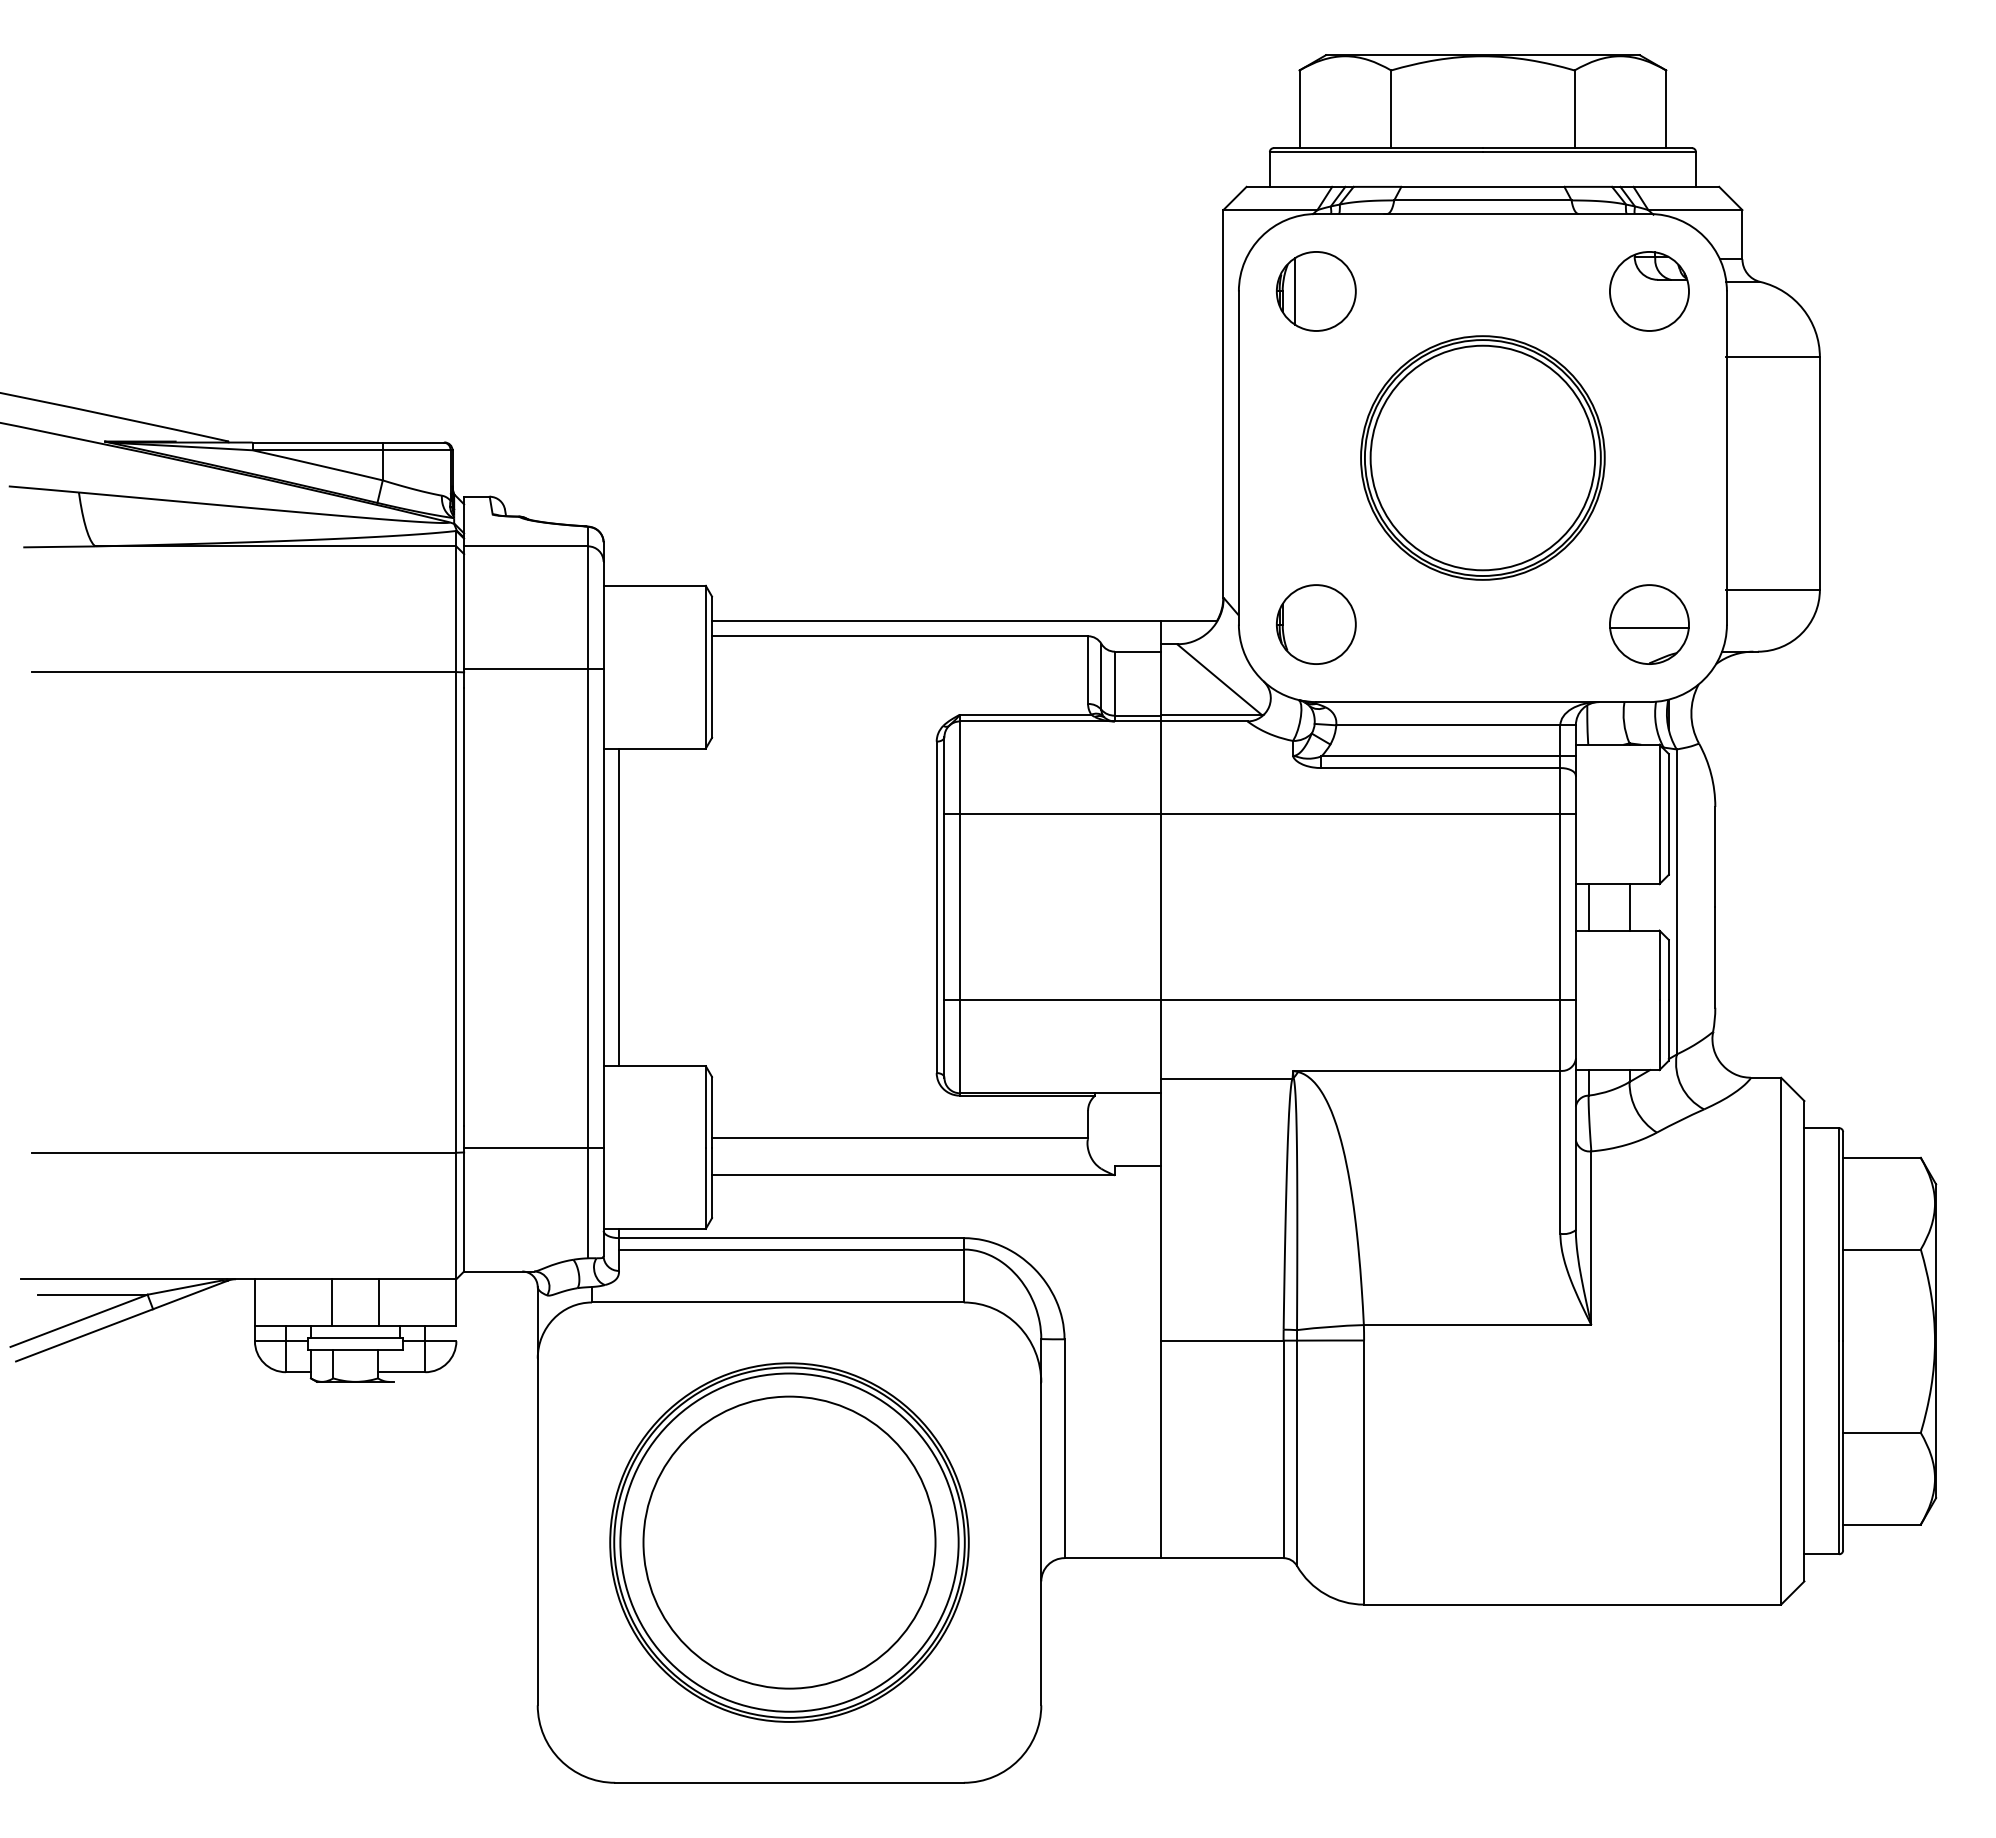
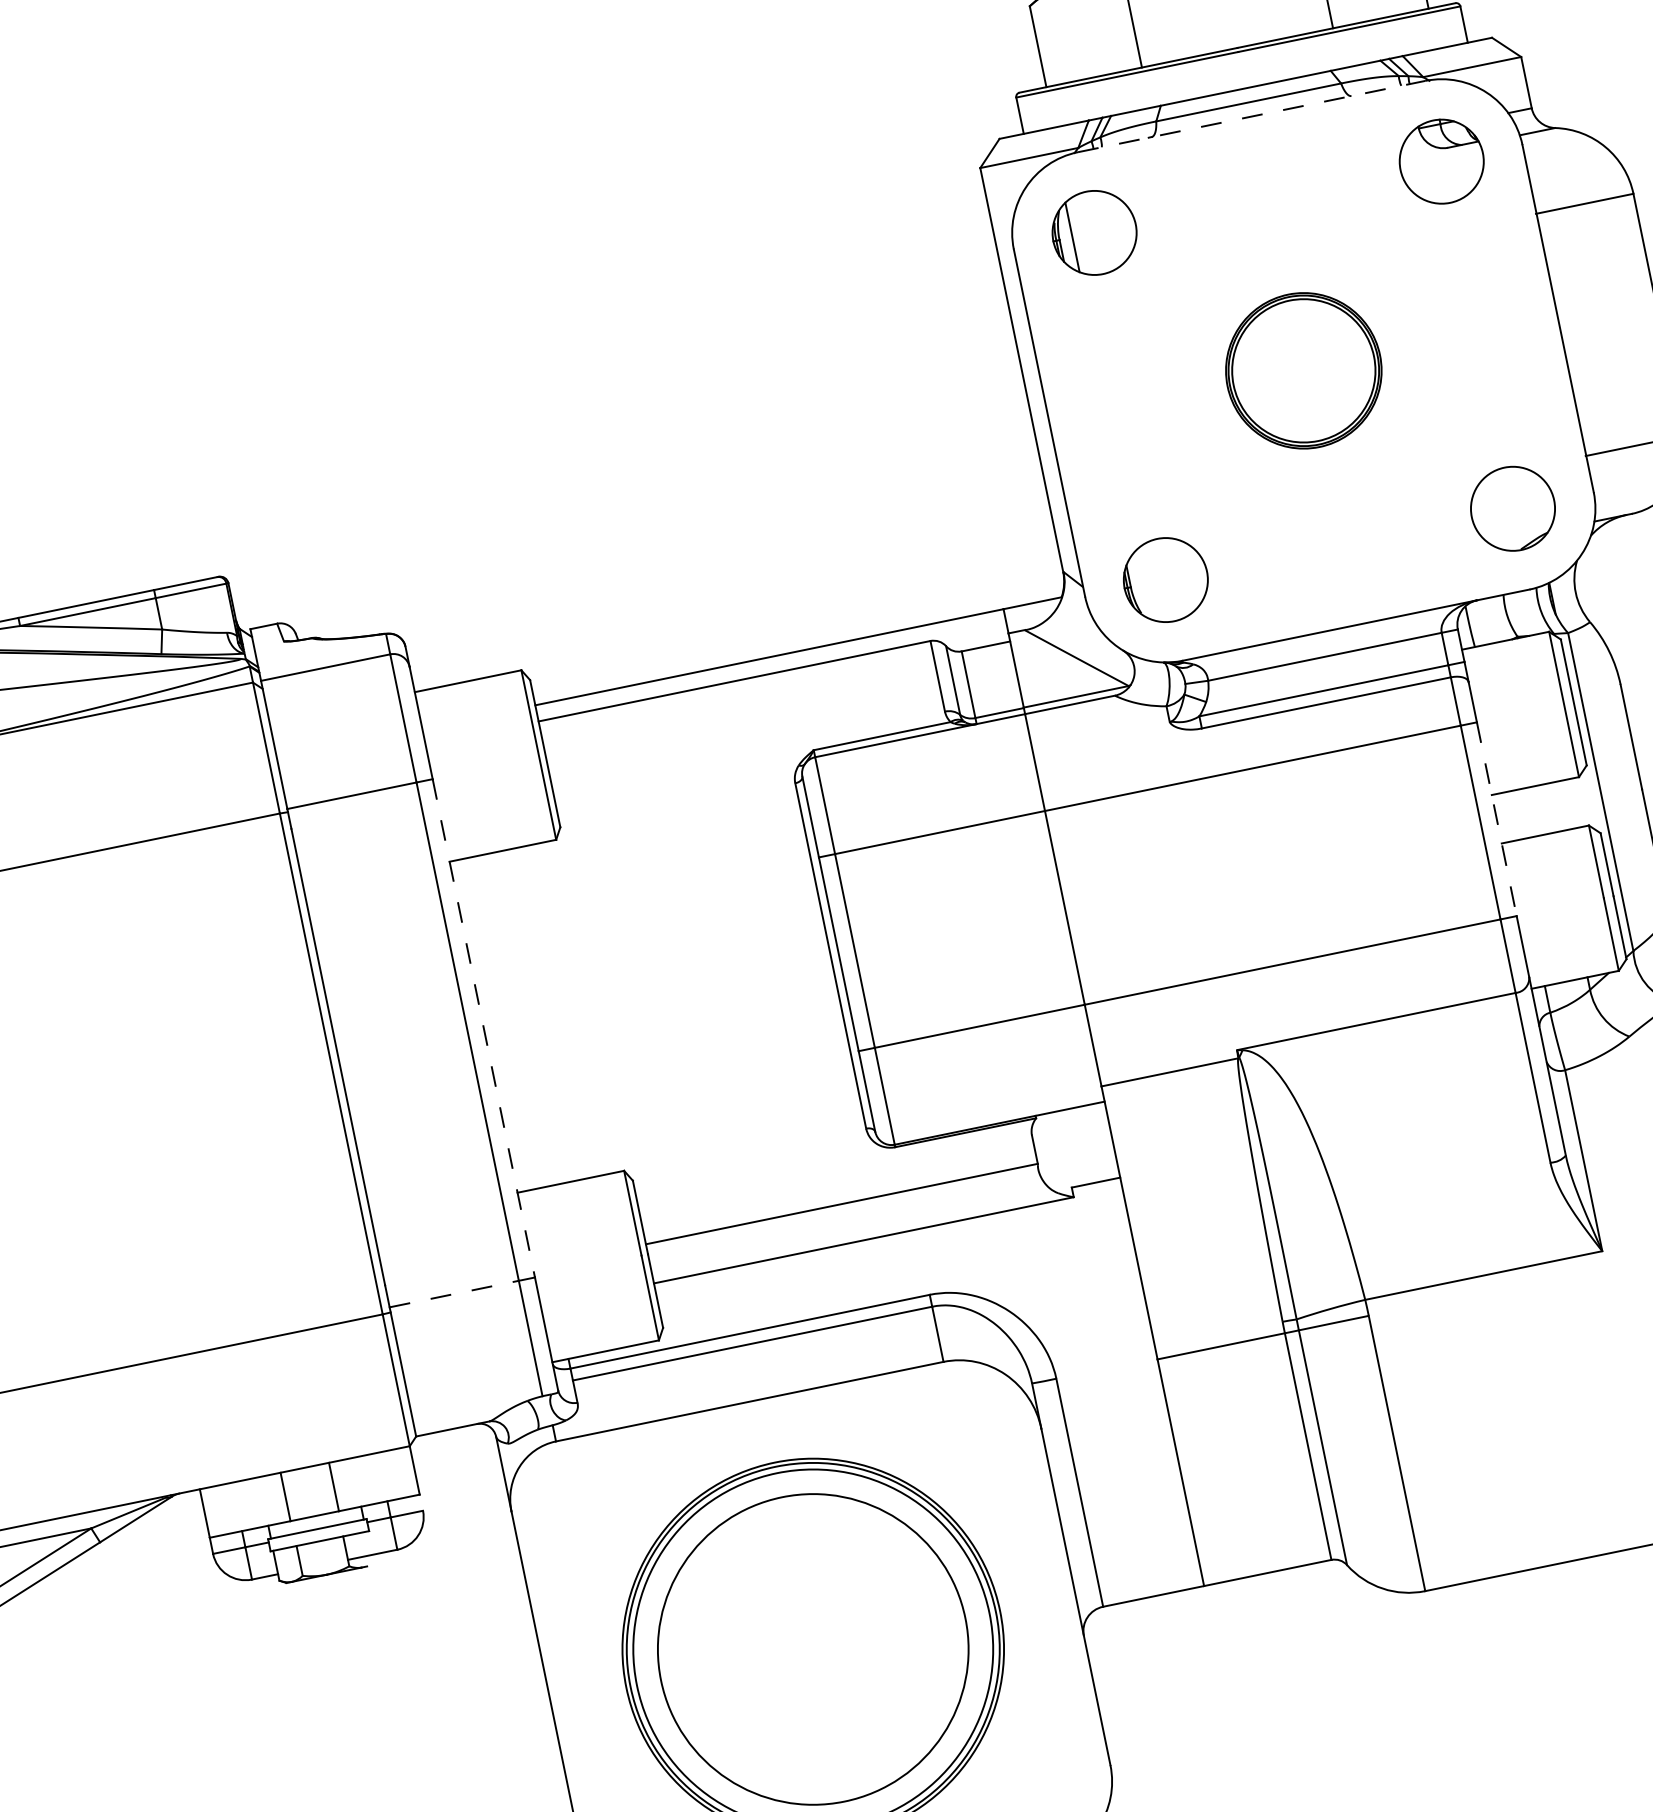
line: (1482, 214) -> (1251, 117), solid -> dashed
part: (1482, 457) -> (1303, 370), size x0.6
line: (1649, 628) -> (1513, 512), removed
line: (619, 907) -> (500, 1023), removed
line: (1575, 907) -> (1496, 819), solid -> dashed
line: (1588, 907) -> (1509, 816), removed
line: (1629, 907) -> (1552, 807), removed
line: (603, 908) -> (483, 1028), solid -> dashed
line: (526, 1147) -> (454, 1293), solid -> dashed

